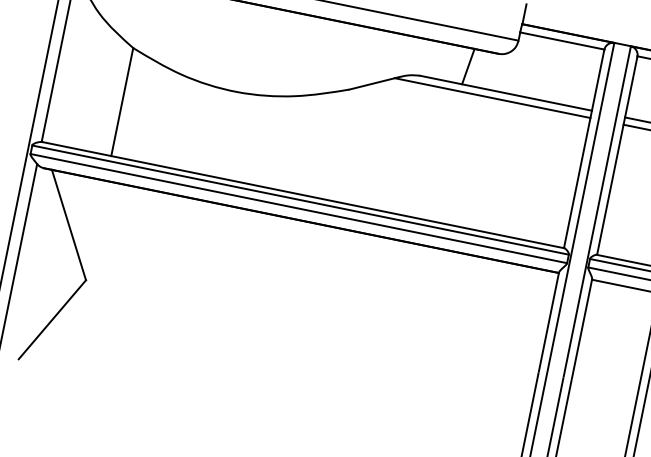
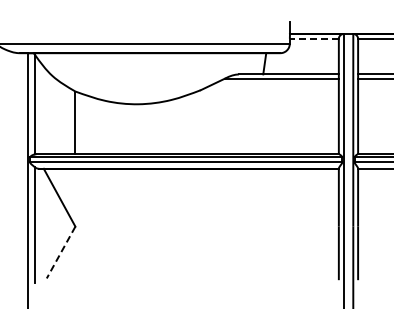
line: (560, 40) -> (313, 38), solid -> dashed
line: (53, 319) -> (61, 252), solid -> dashed

